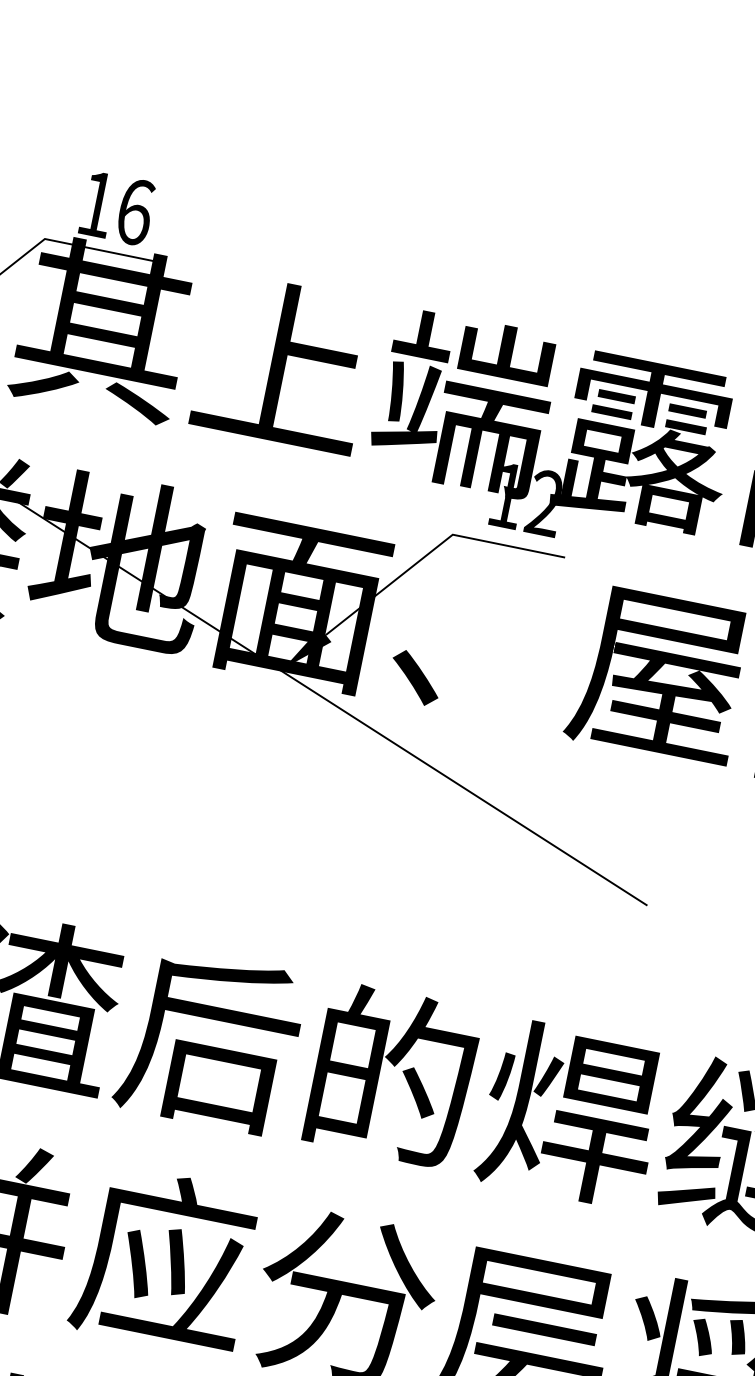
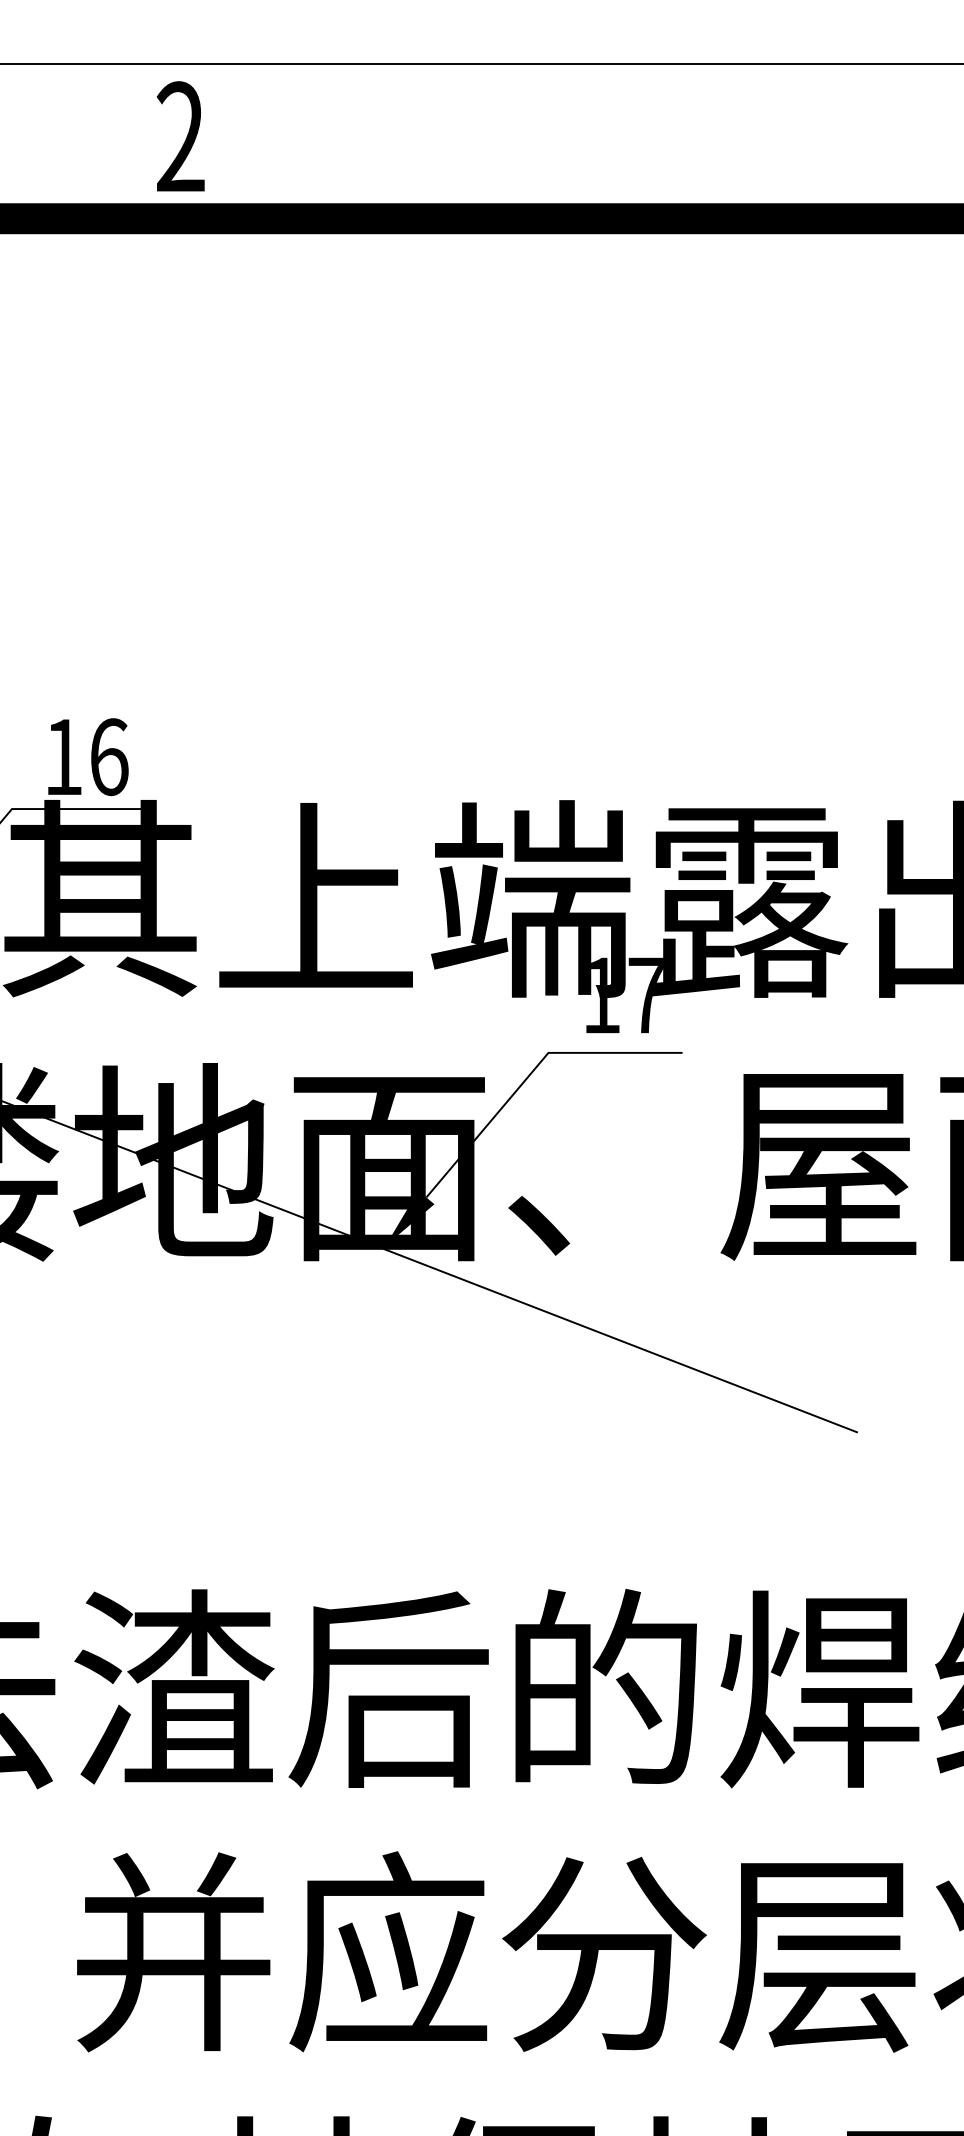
text: (545, 502) -> (647, 994), 12 -> 17

